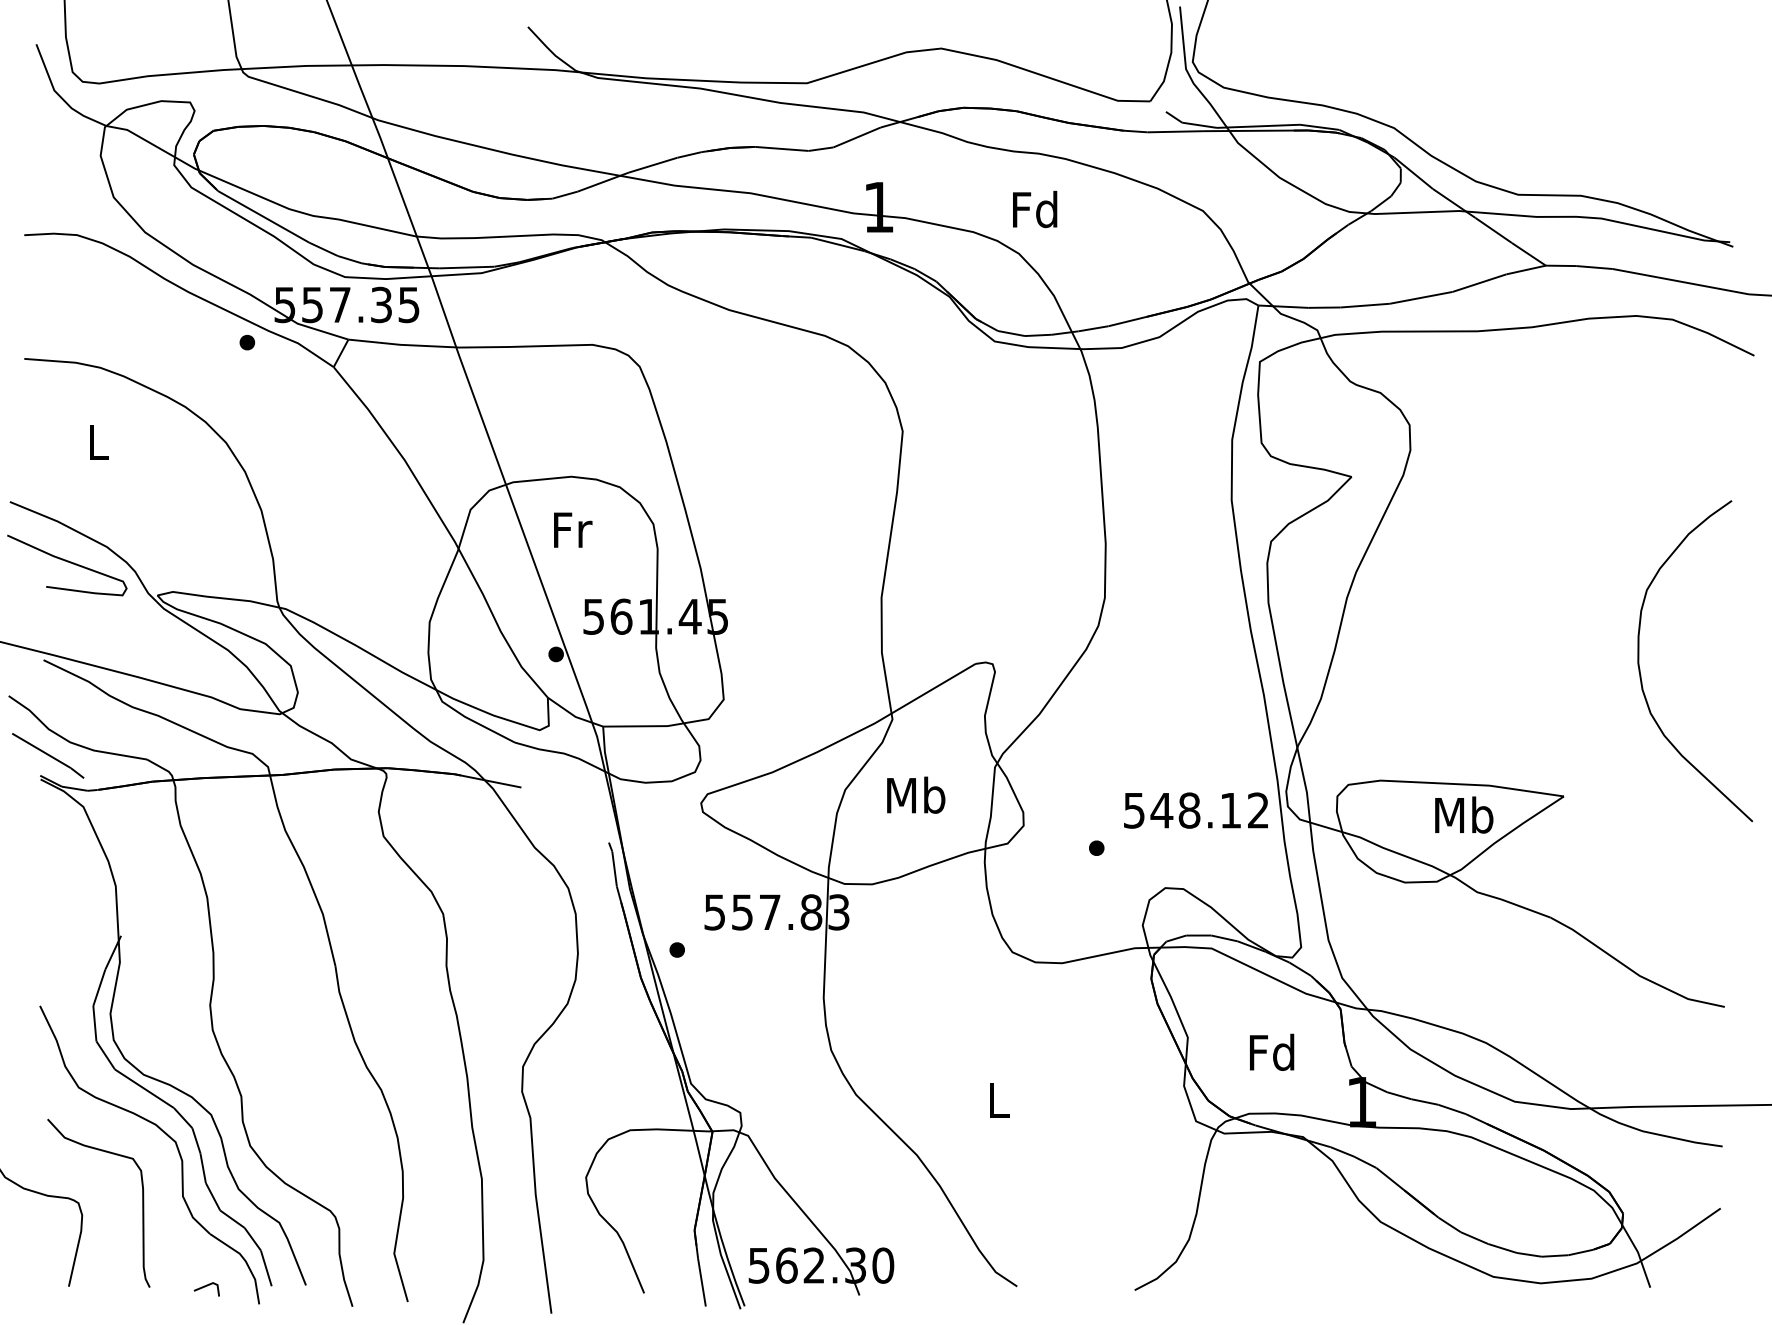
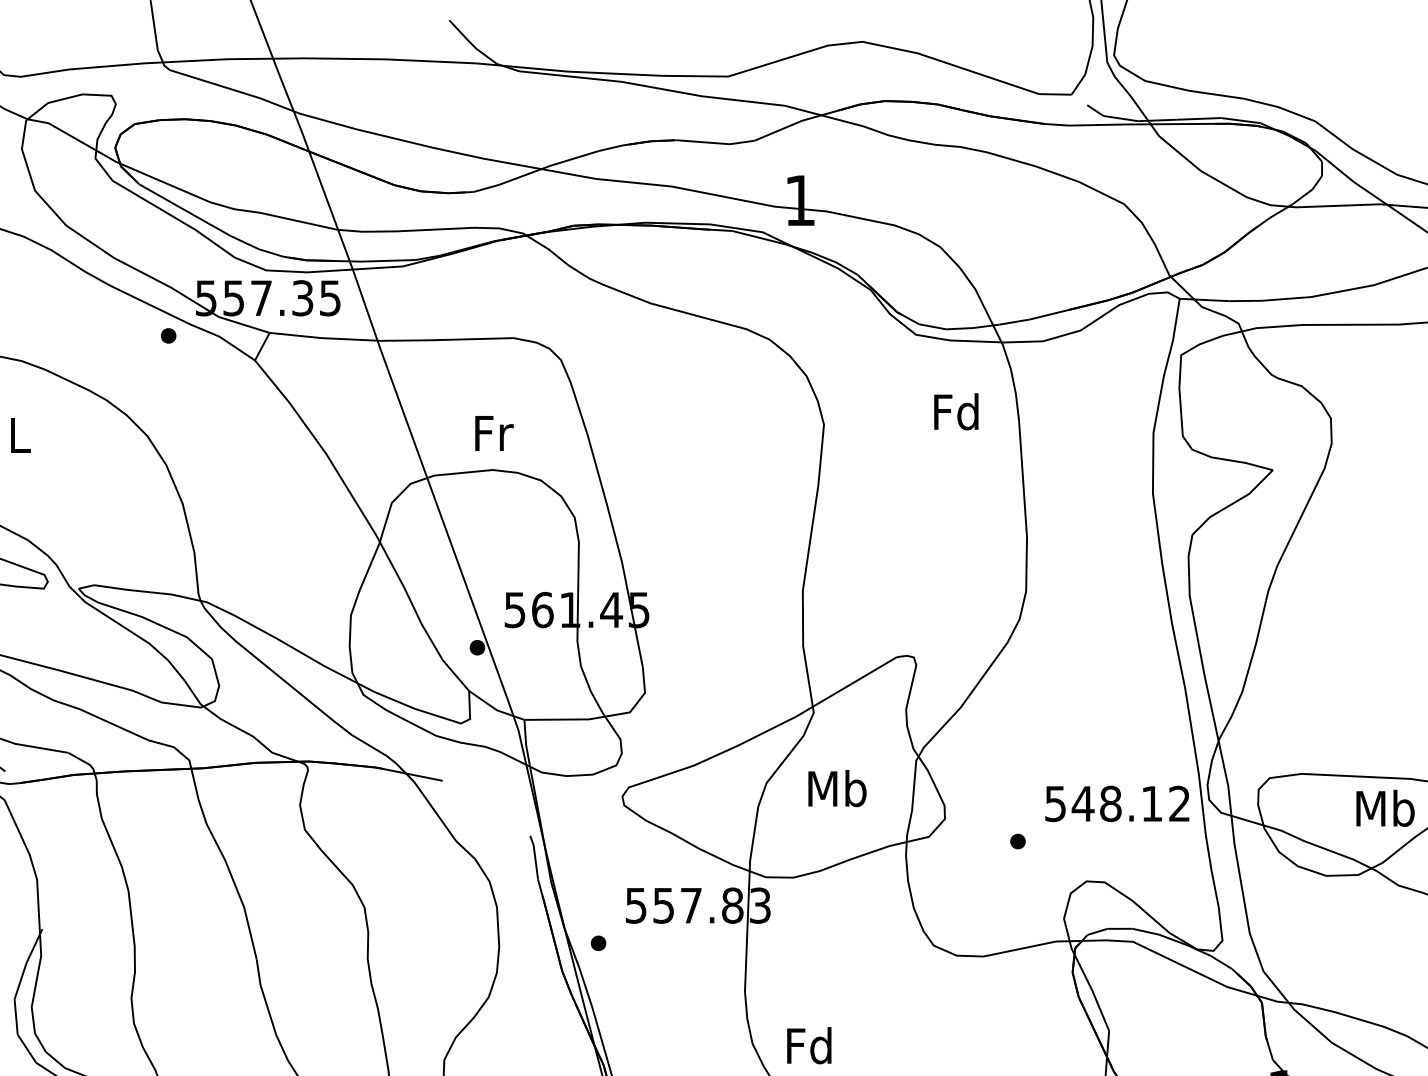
text: (1035, 209) -> (956, 411), moved
text: (573, 529) -> (494, 432), moved
text: (1272, 1051) -> (809, 1044), moved

